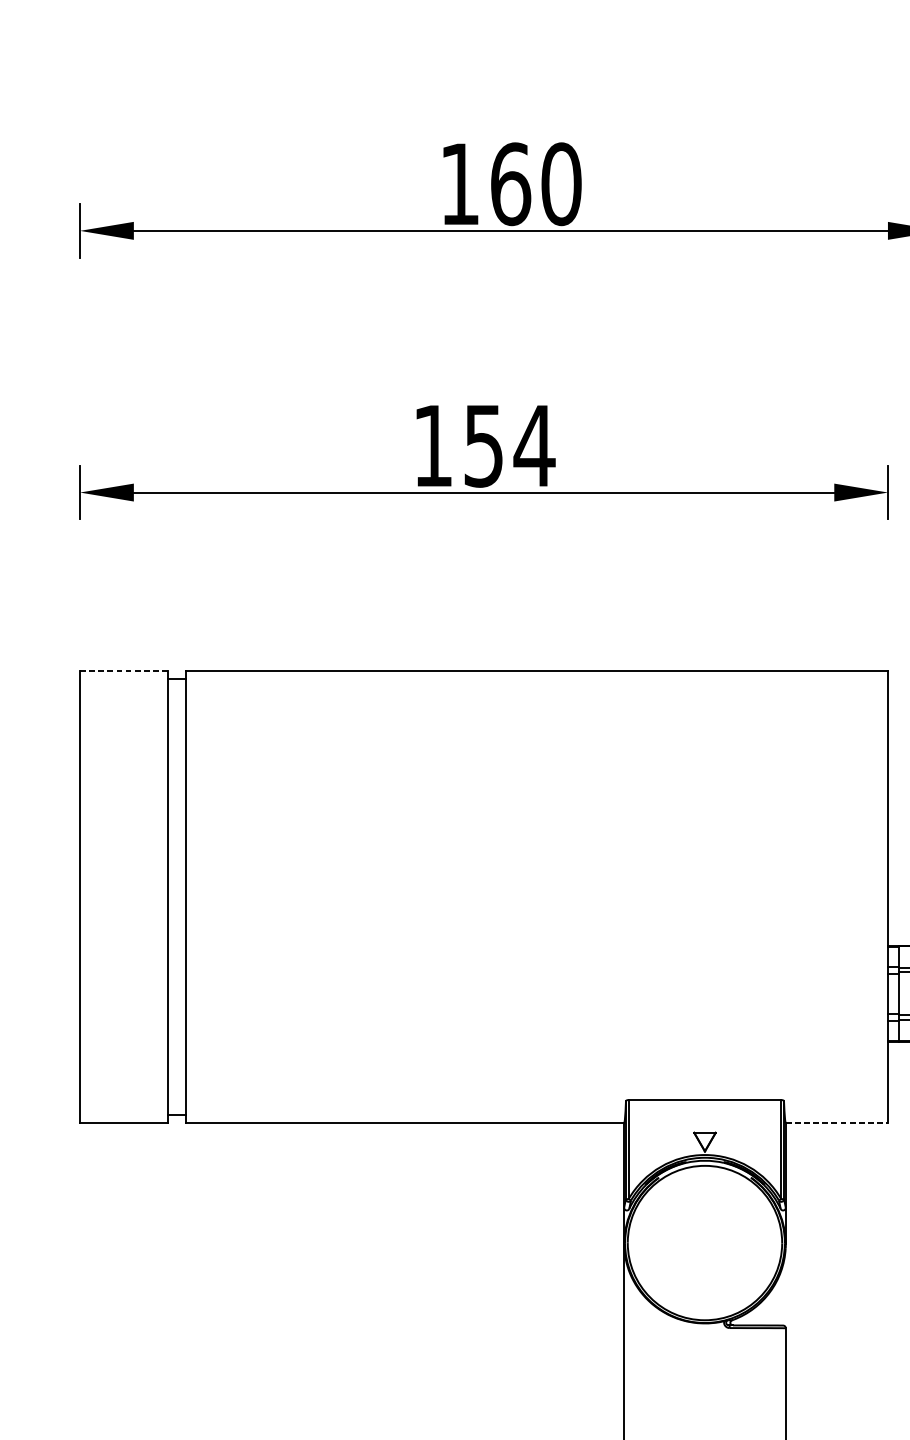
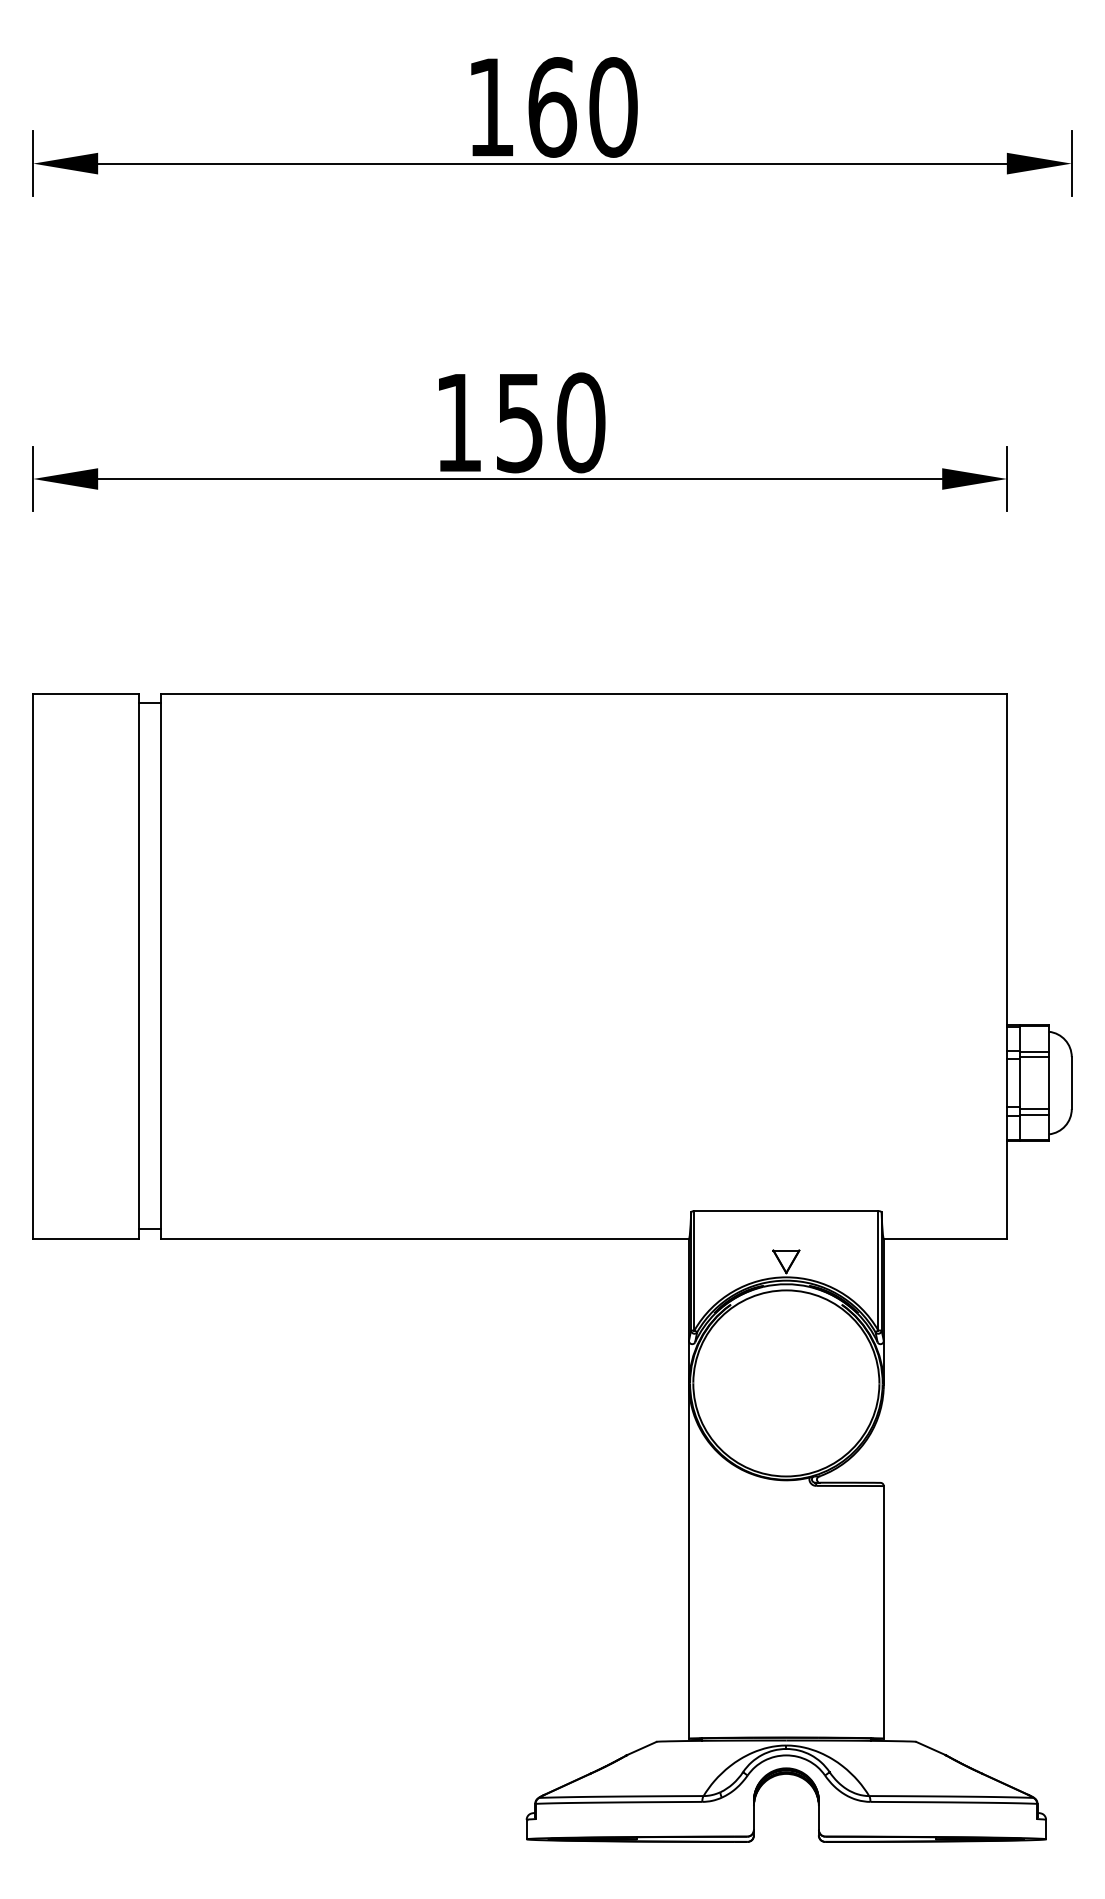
text: (534, 445) -> (580, 422), 154 -> 150
line: (123, 670) -> (85, 693), dashed -> solid
line: (837, 1122) -> (945, 1238), dashed -> solid

